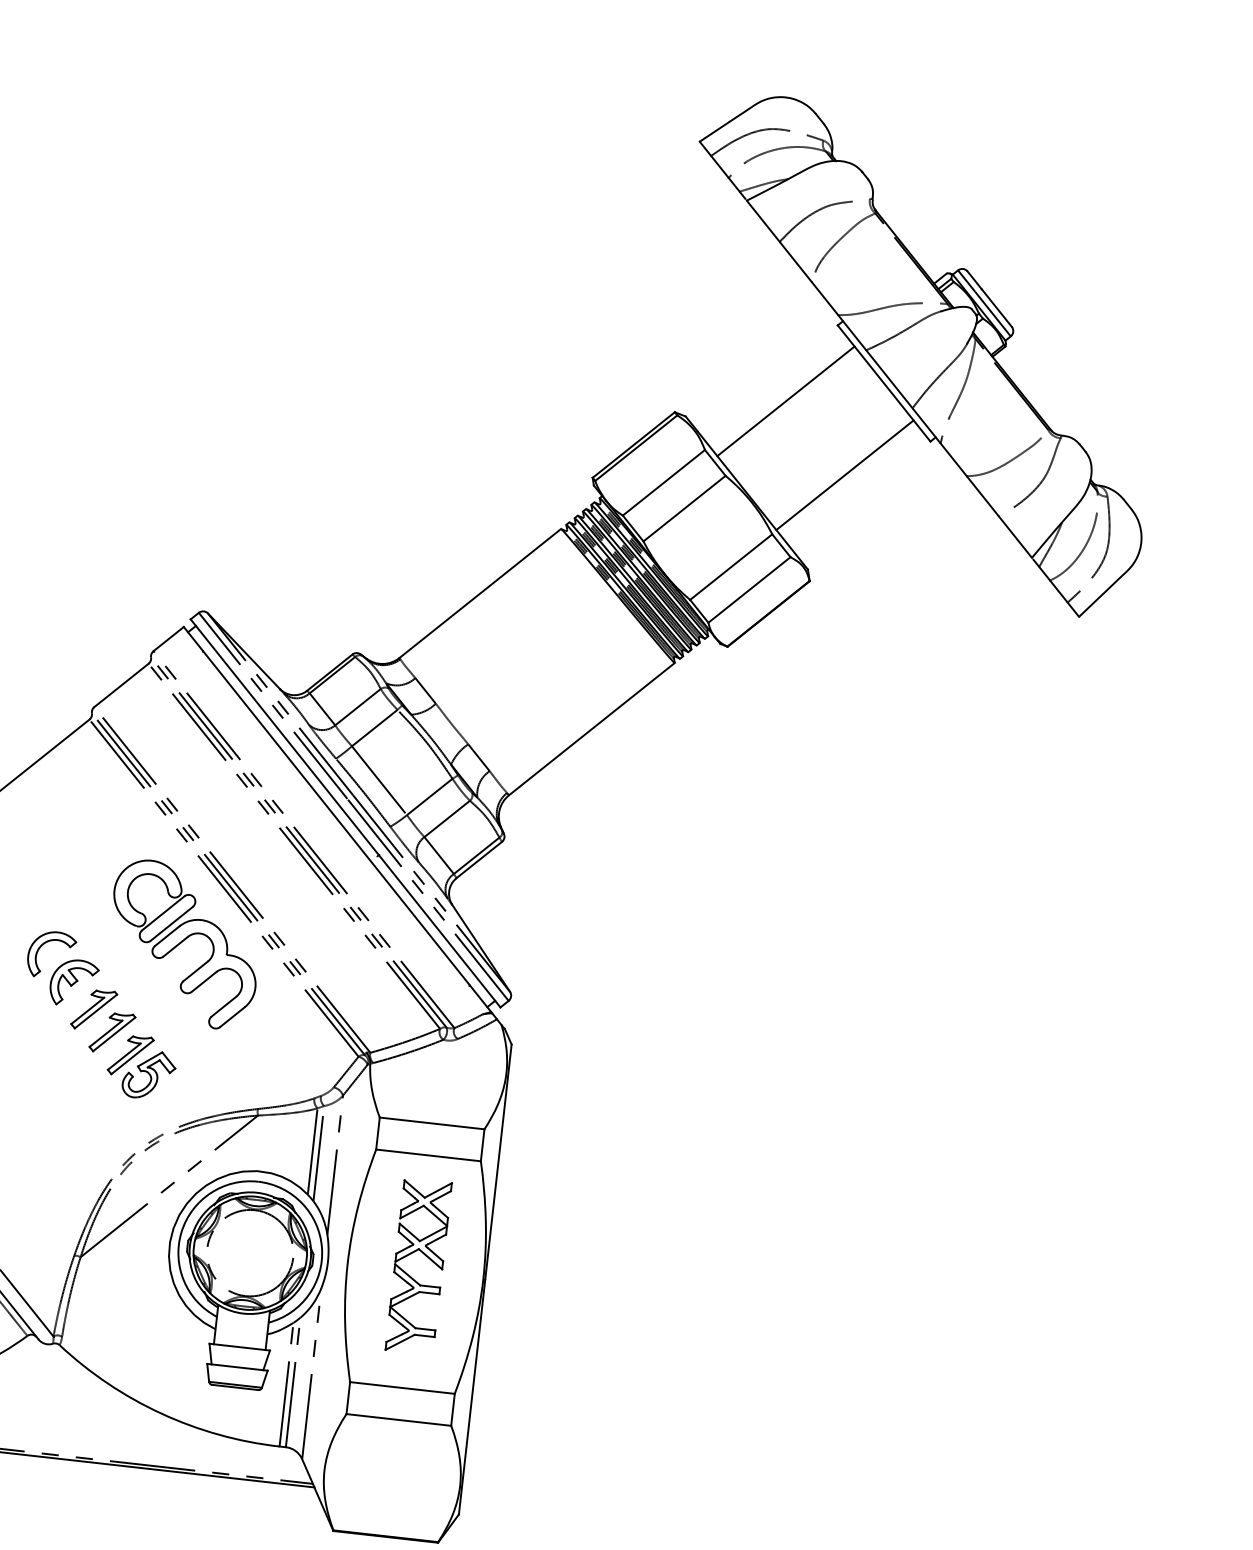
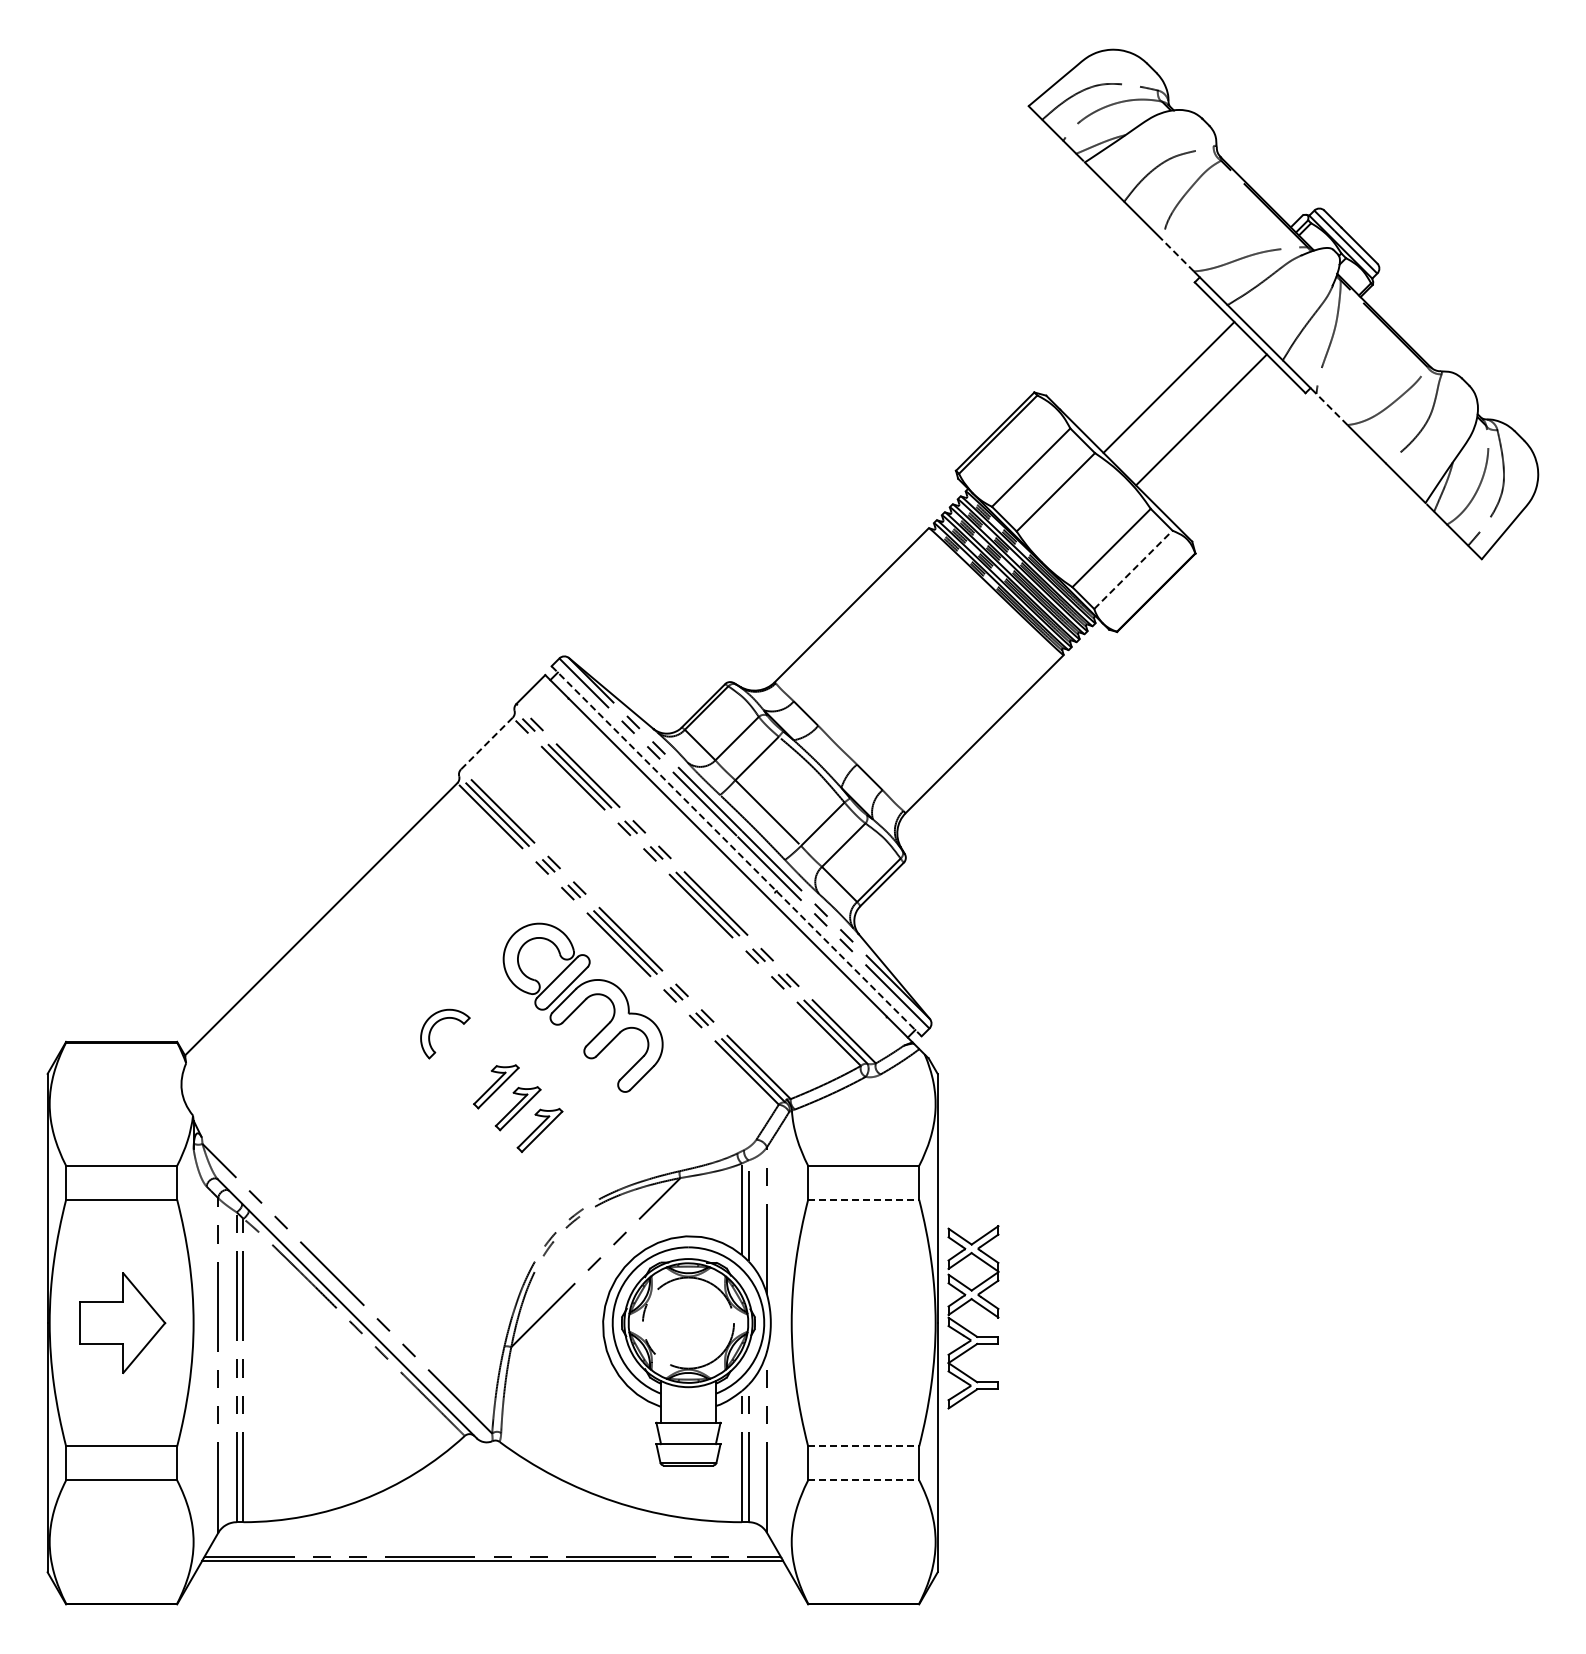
line: (825, 298) -> (1178, 255), solid -> dashed
line: (786, 400) -> (1201, 419), moved
line: (953, 459) -> (1331, 409), solid -> dashed
line: (844, 475) -> (1168, 387), moved
line: (749, 589) -> (1133, 569), solid -> dashed
line: (121, 685) -> (486, 743), solid -> dashed
line: (345, 813) -> (736, 851), solid -> dashed
part: (74, 982) -> (472, 1060), removed
part: (149, 1075) -> (561, 1148), removed
line: (428, 1155) -> (863, 1199), solid -> dashed
part: (427, 1258) -> (981, 1307), moved
line: (402, 1388) -> (863, 1446), solid -> dashed
line: (398, 1420) -> (863, 1480), solid -> dashed

